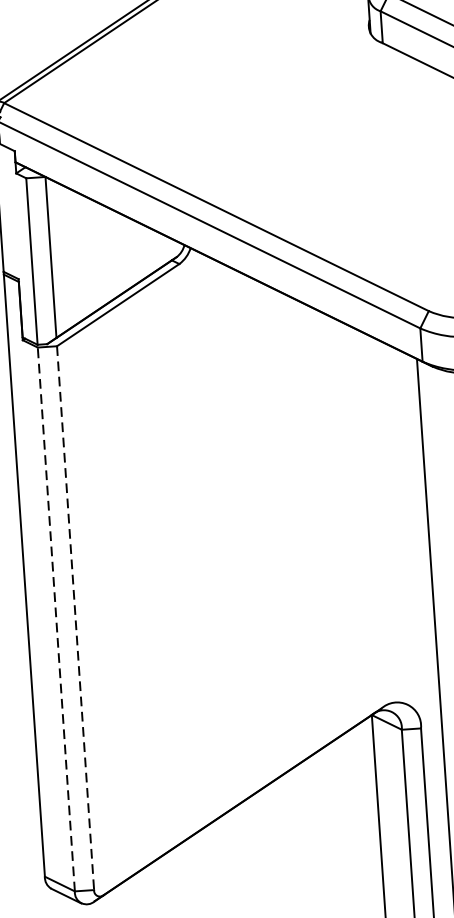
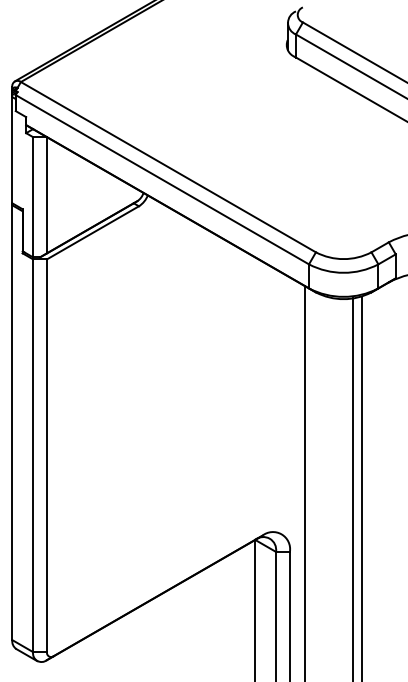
line: (56, 619) -> (33, 455), dashed -> solid
line: (76, 619) -> (47, 456), dashed -> solid

